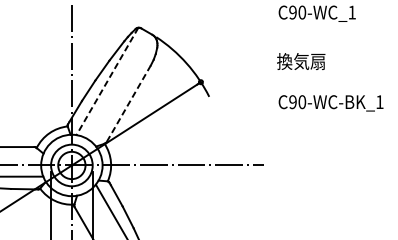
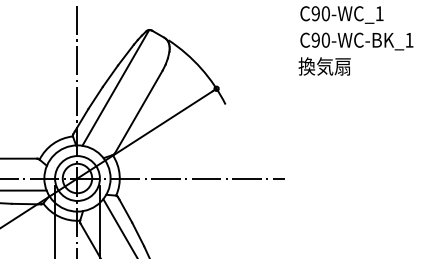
line: (107, 81) -> (115, 87), dashed -> solid
text: (330, 103) -> (356, 41), moved
line: (128, 104) -> (138, 112), dashed -> solid

